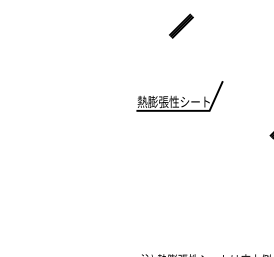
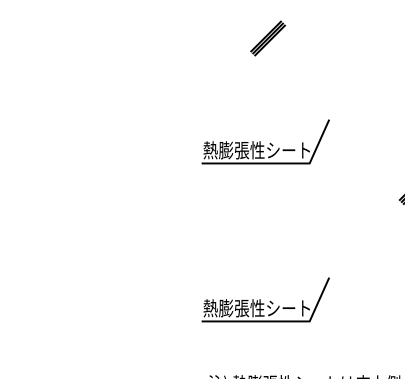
part: (179, 203) -> (265, 300), added

